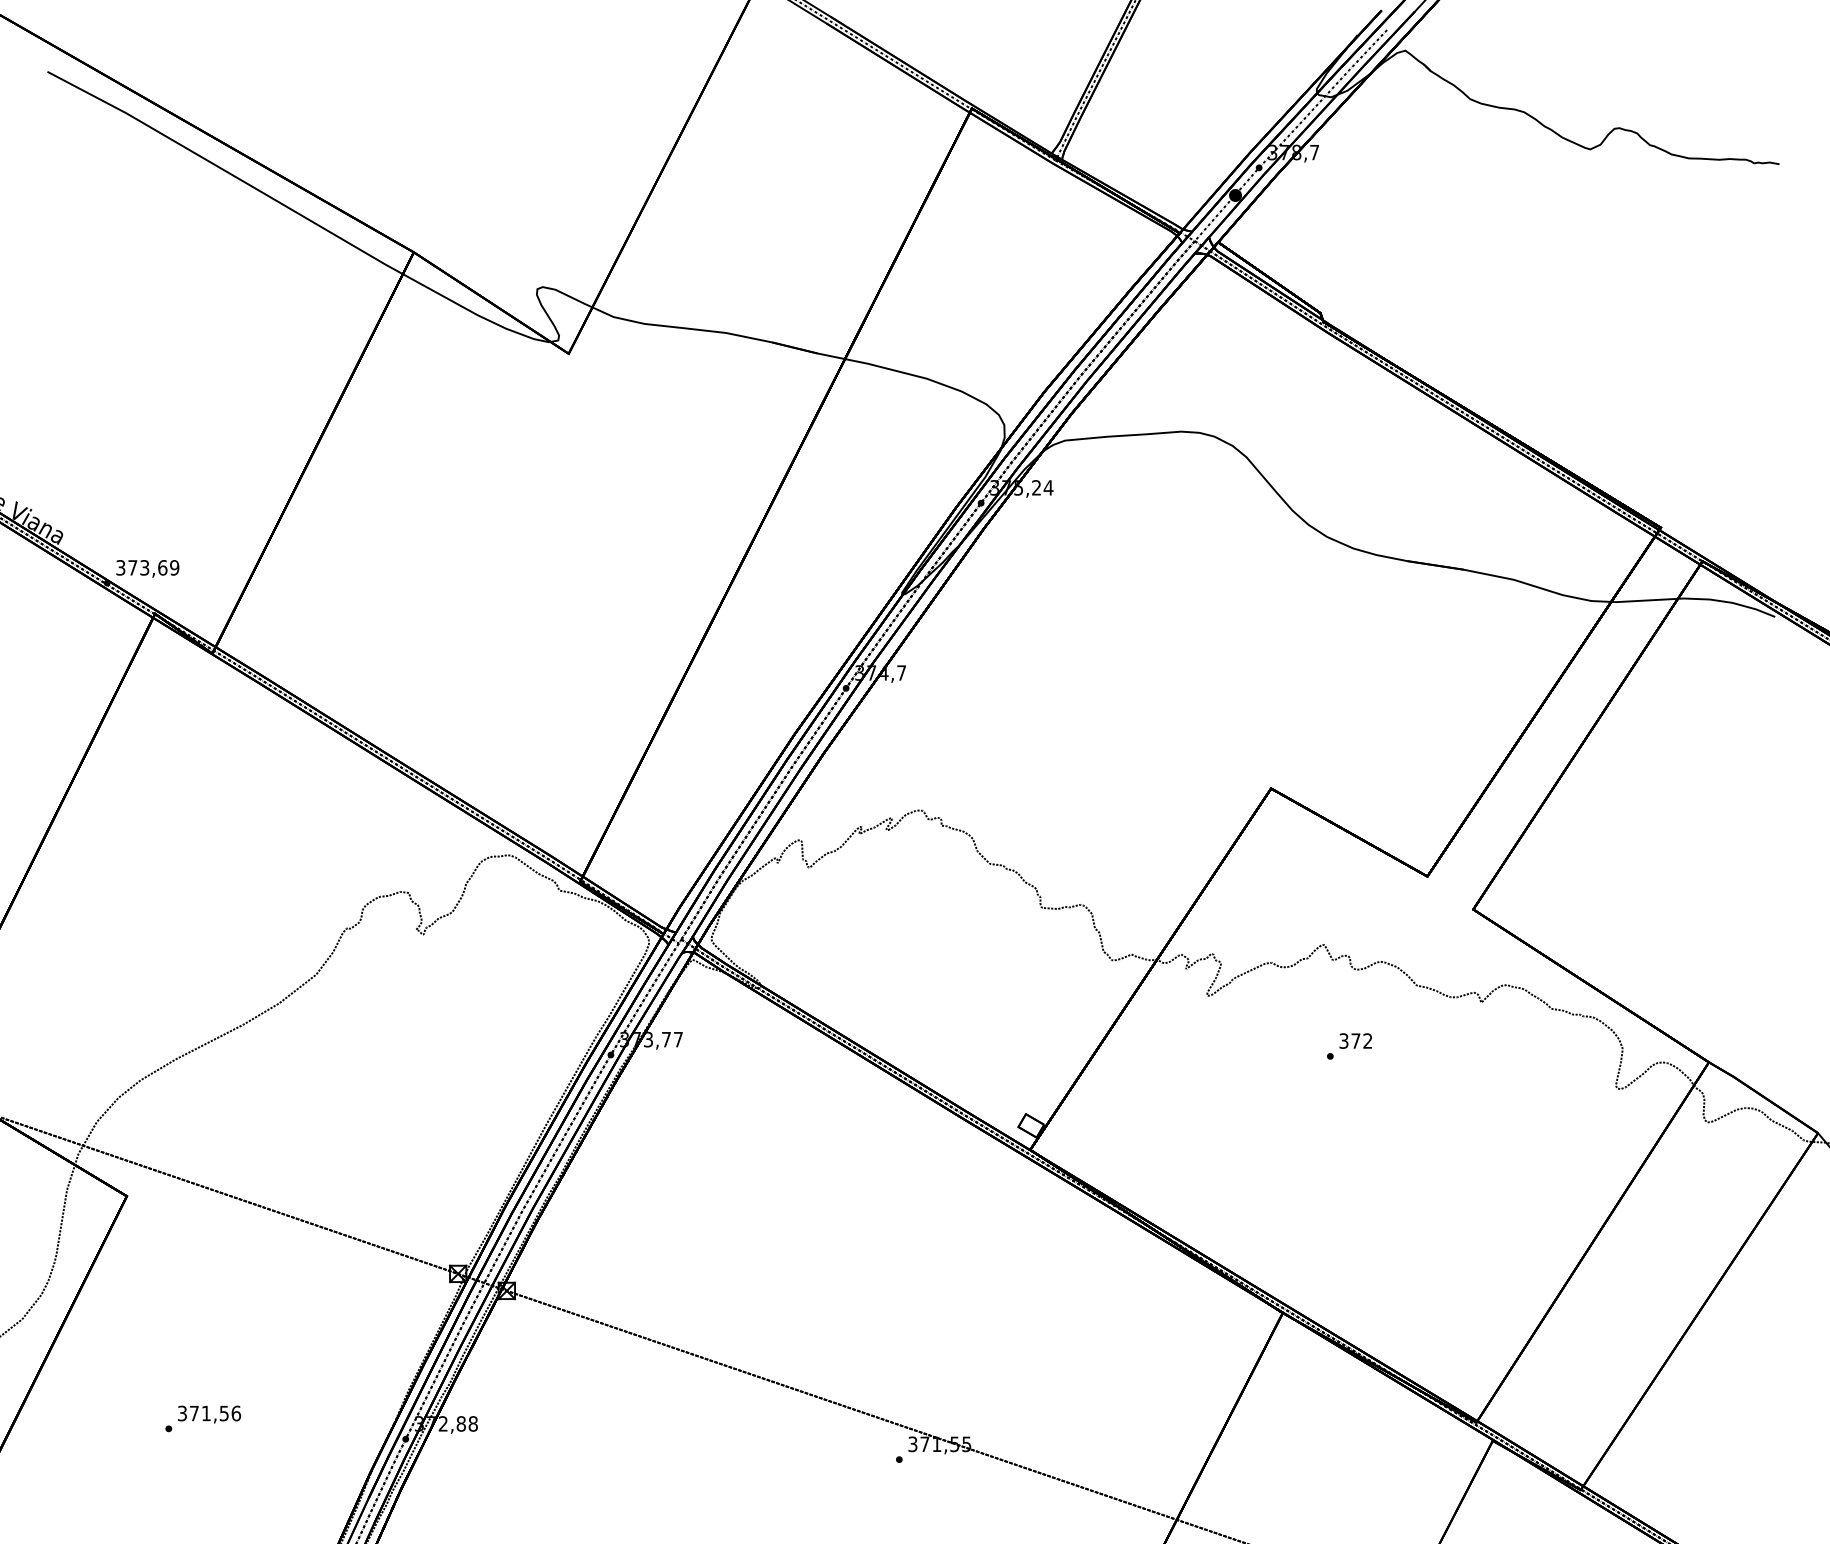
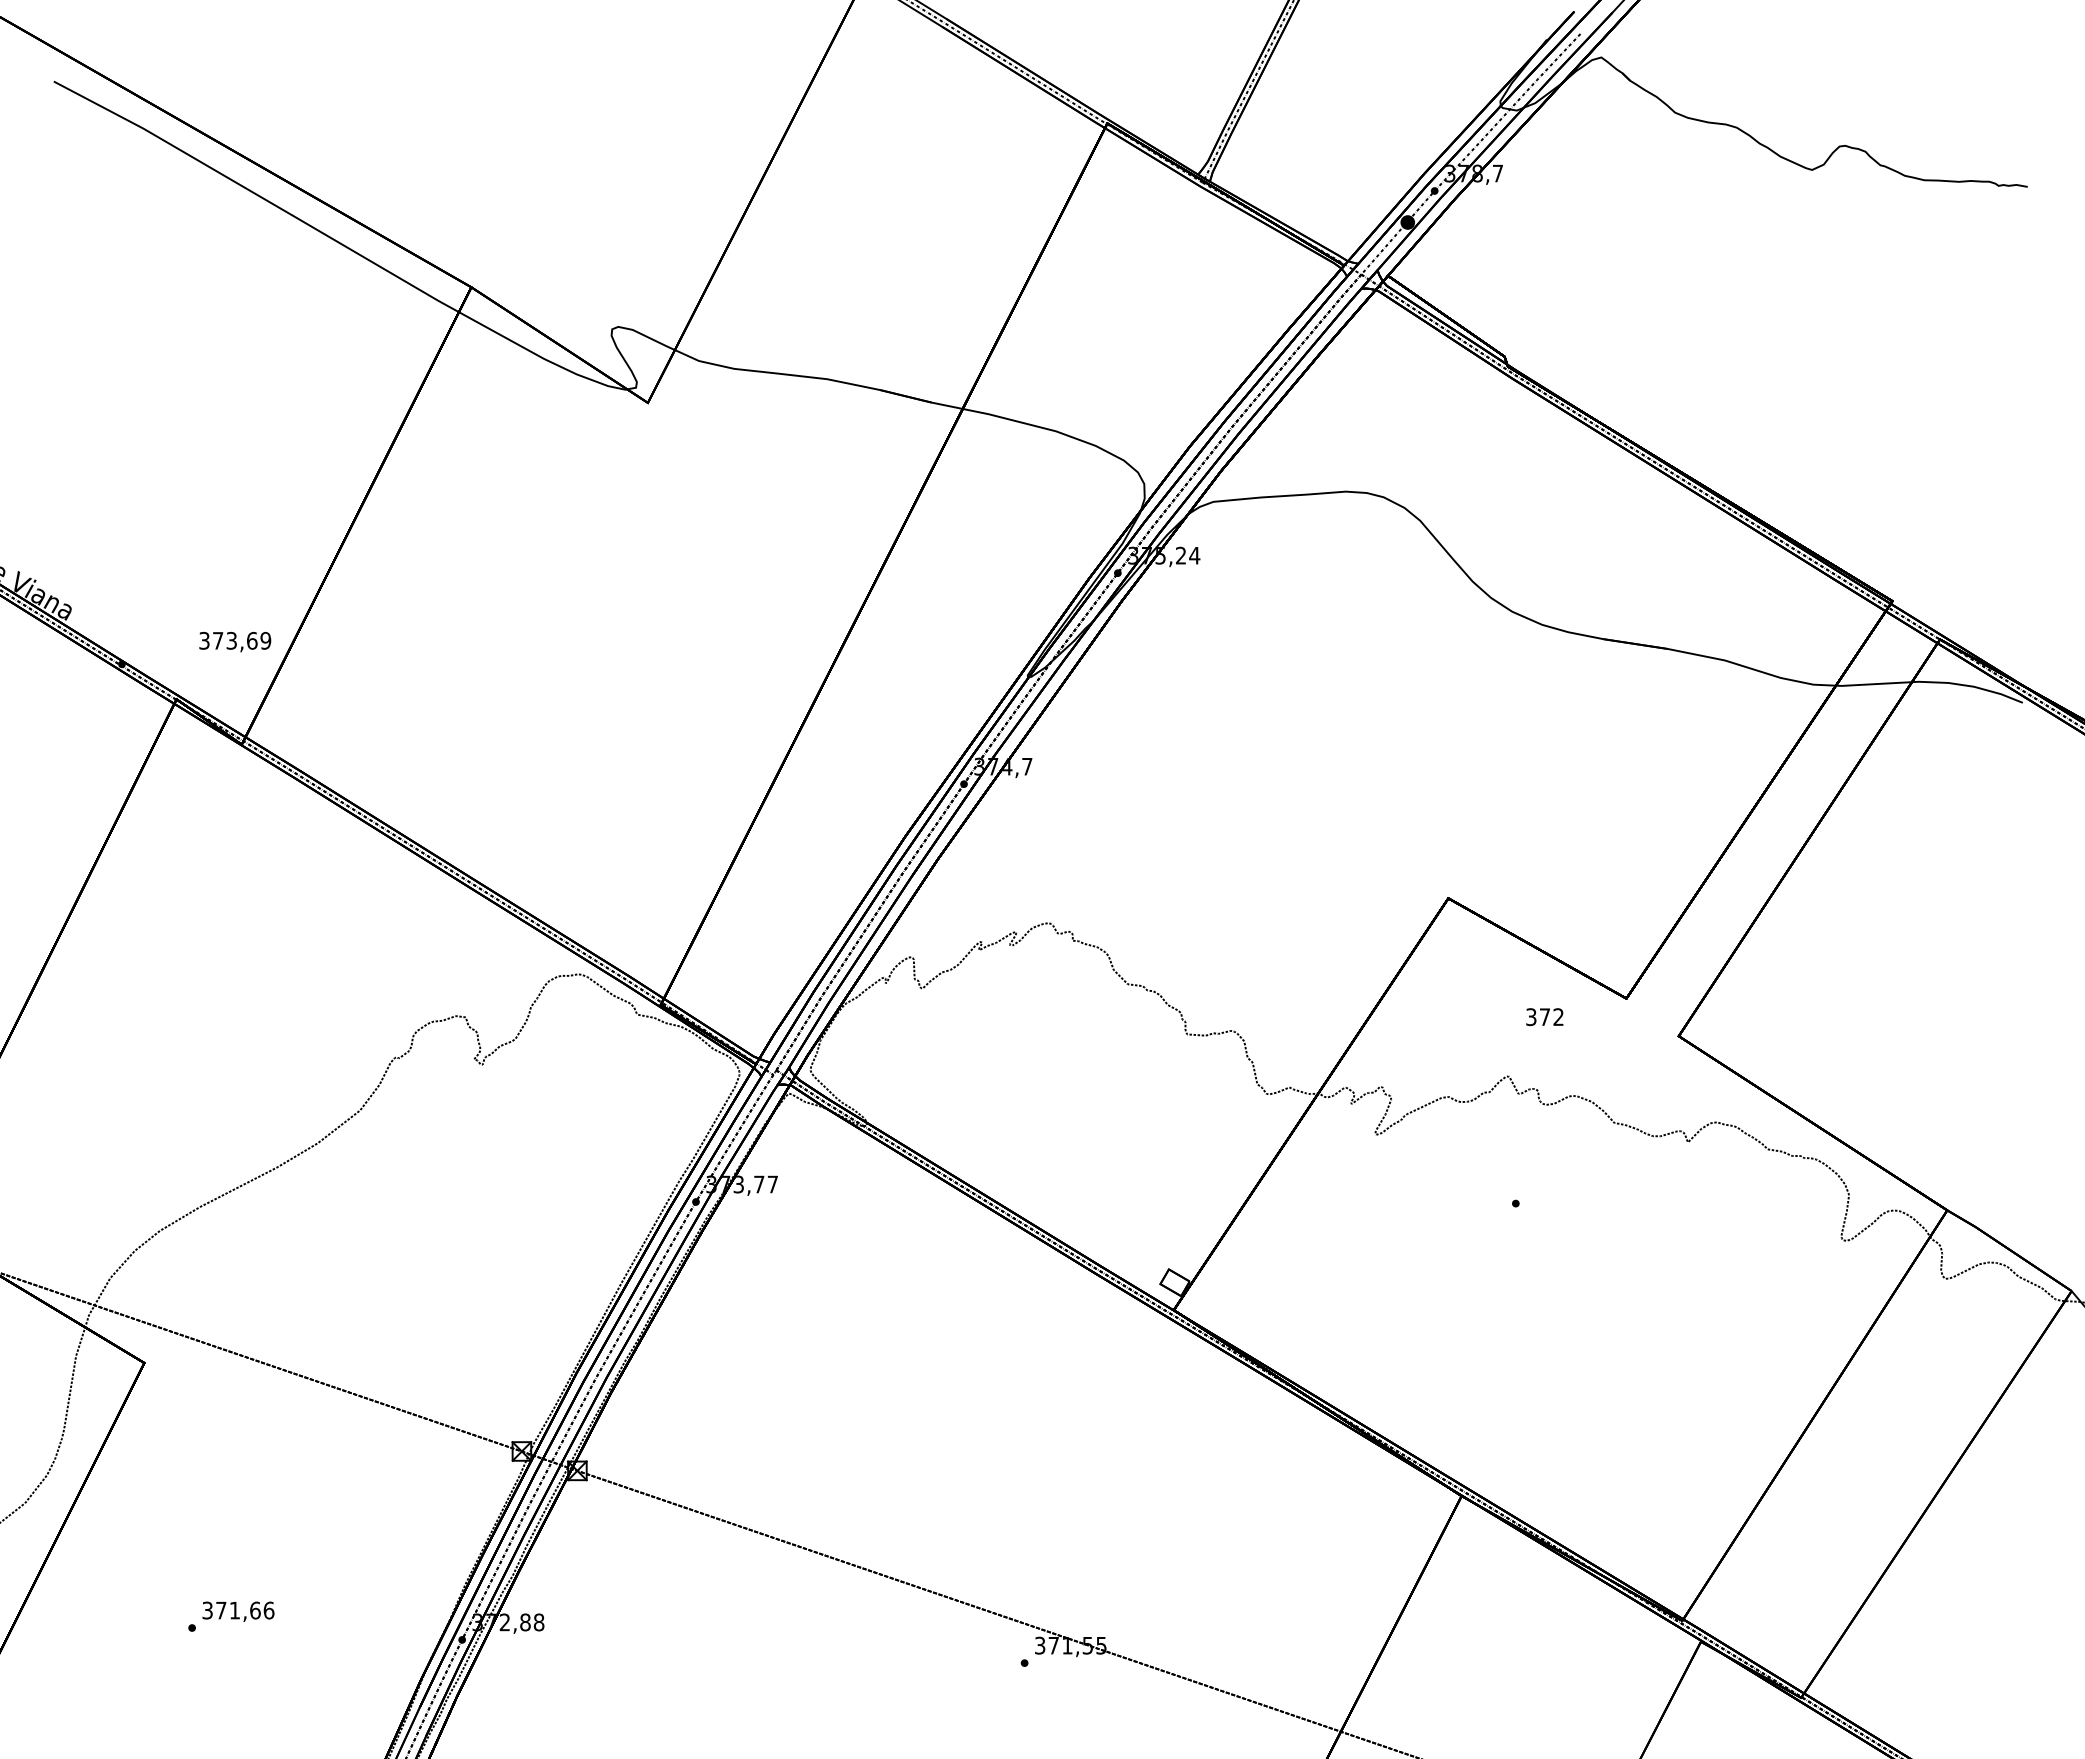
text: (148, 568) -> (235, 641), moved
text: (1355, 1041) -> (1544, 1017), moved
text: (224, 1413) -> (255, 1610), 371,56 -> 371,66

